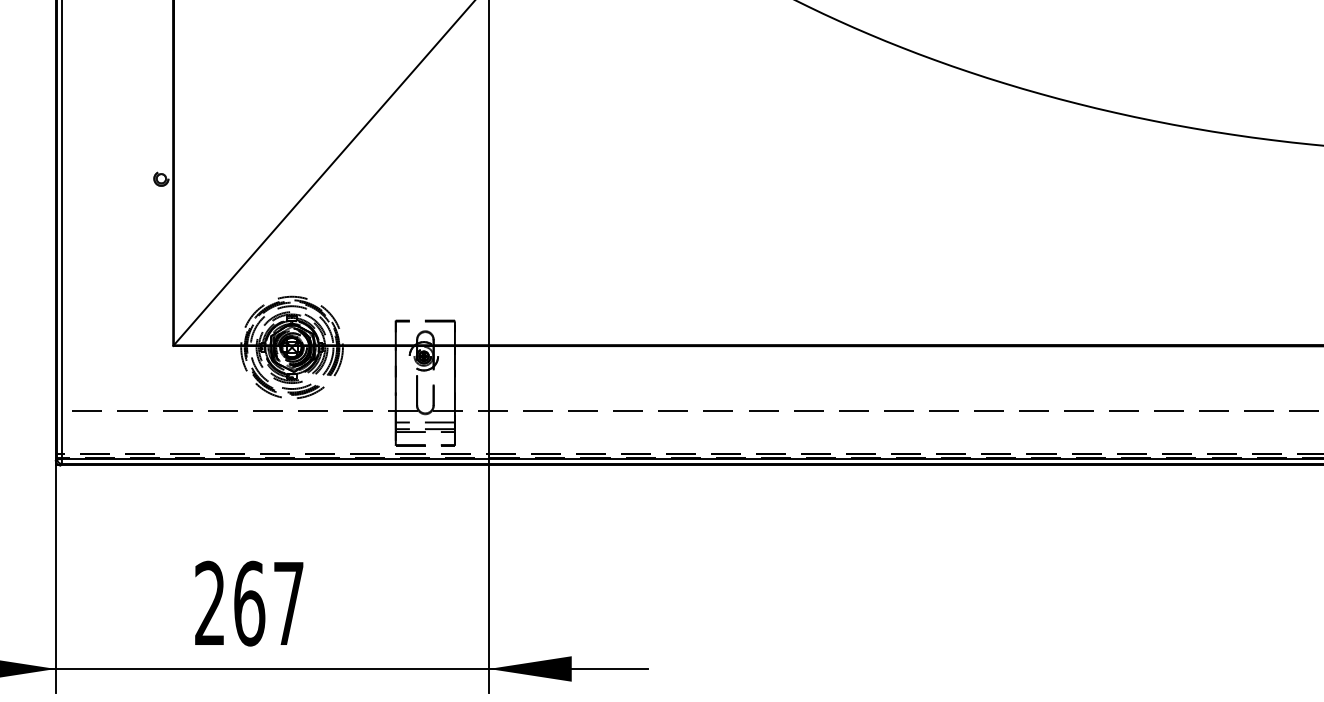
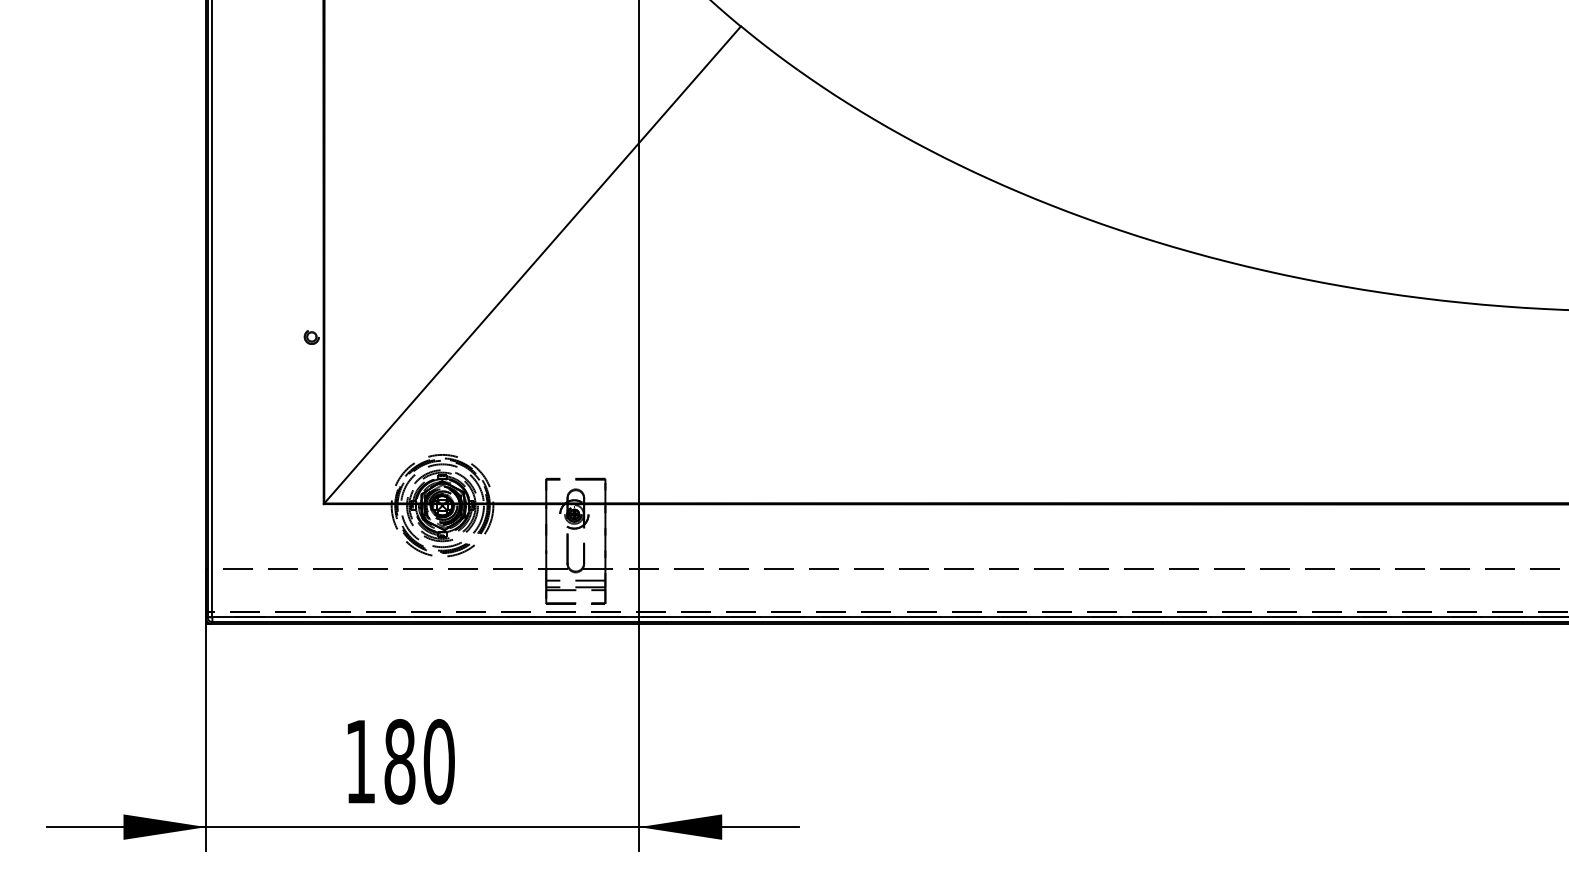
text: (249, 603) -> (399, 761), 267 -> 180

